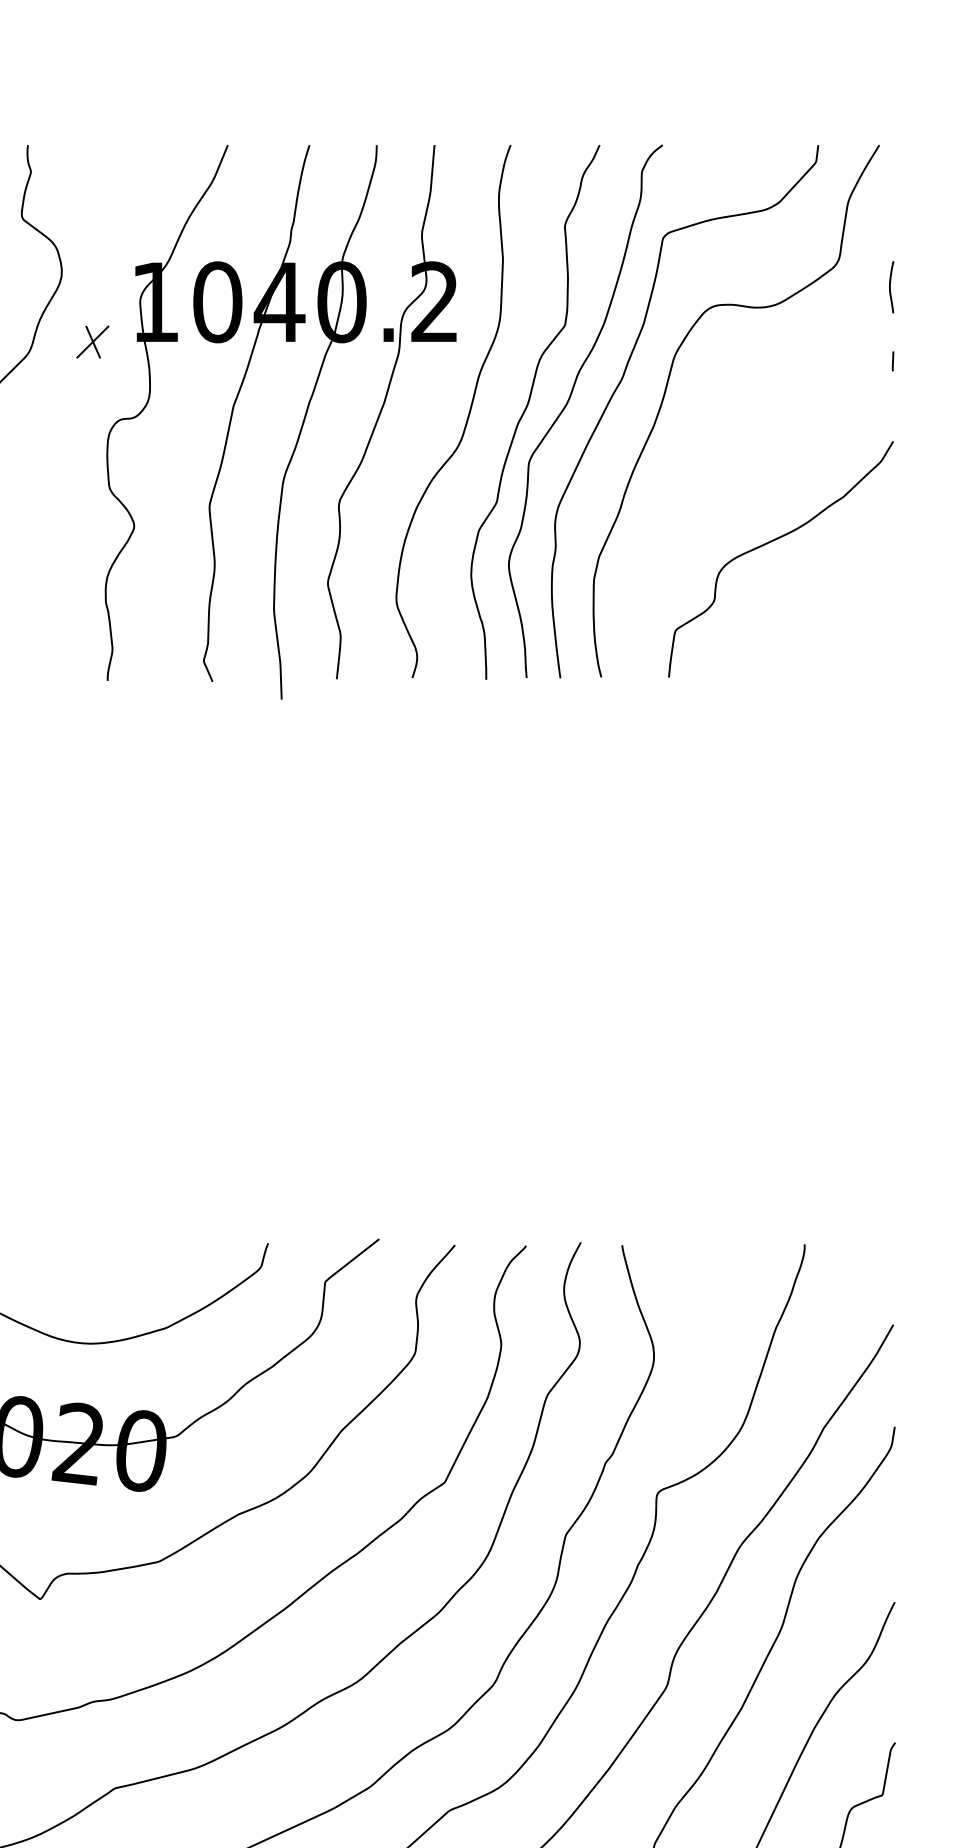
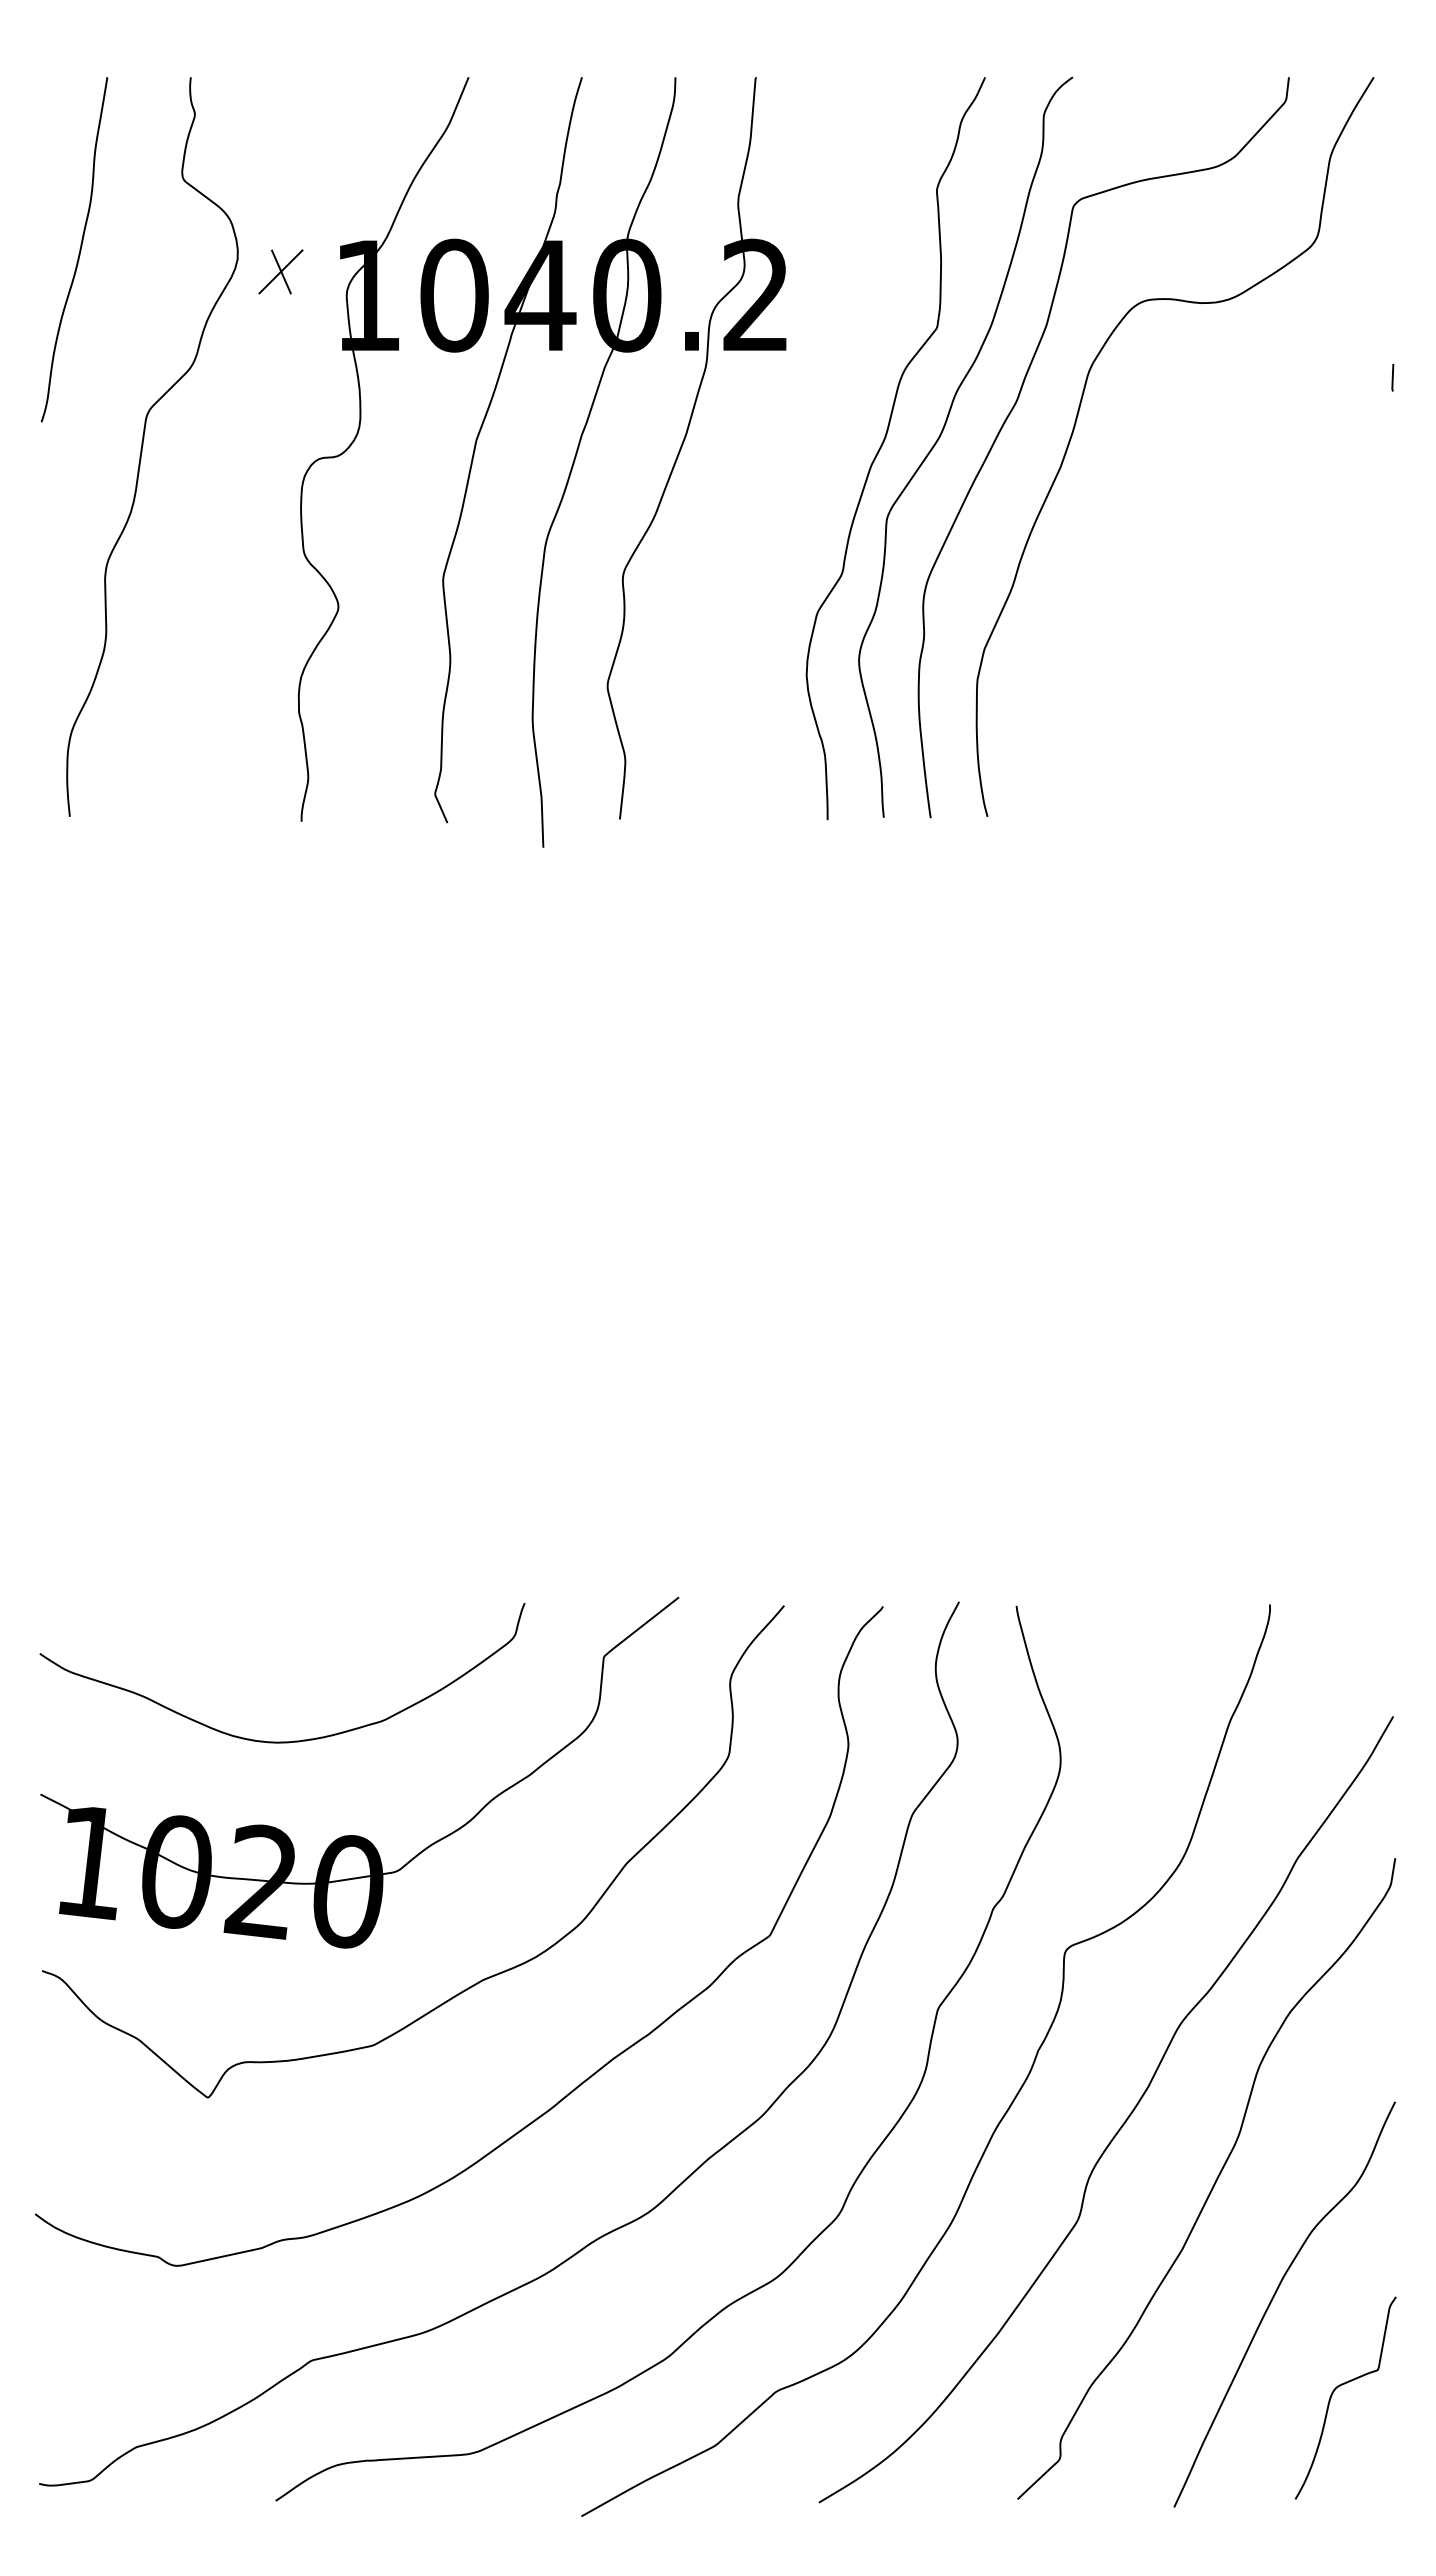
curve: (890, 287) -> (1389, 274), removed
part: (92, 341) -> (280, 271), moved
curve: (467, 417) -> (801, 455), removed
curve: (772, 541) -> (1225, 628), removed

